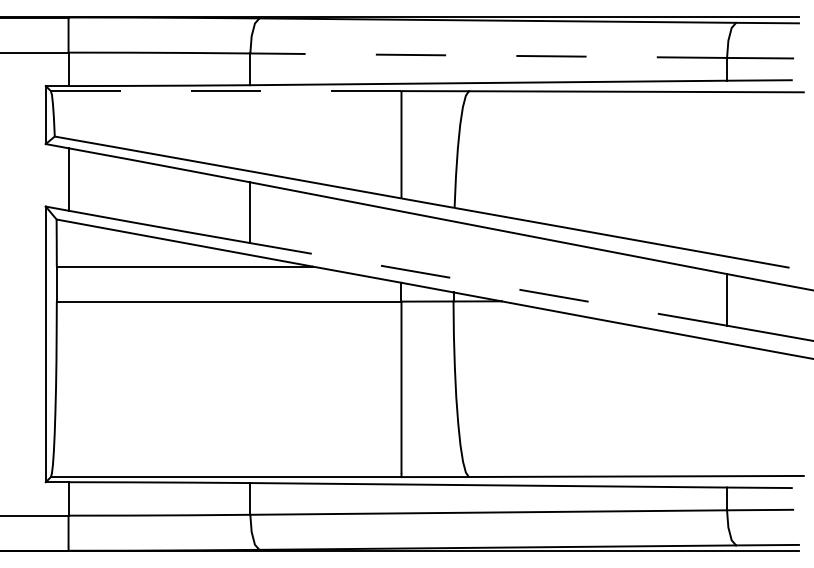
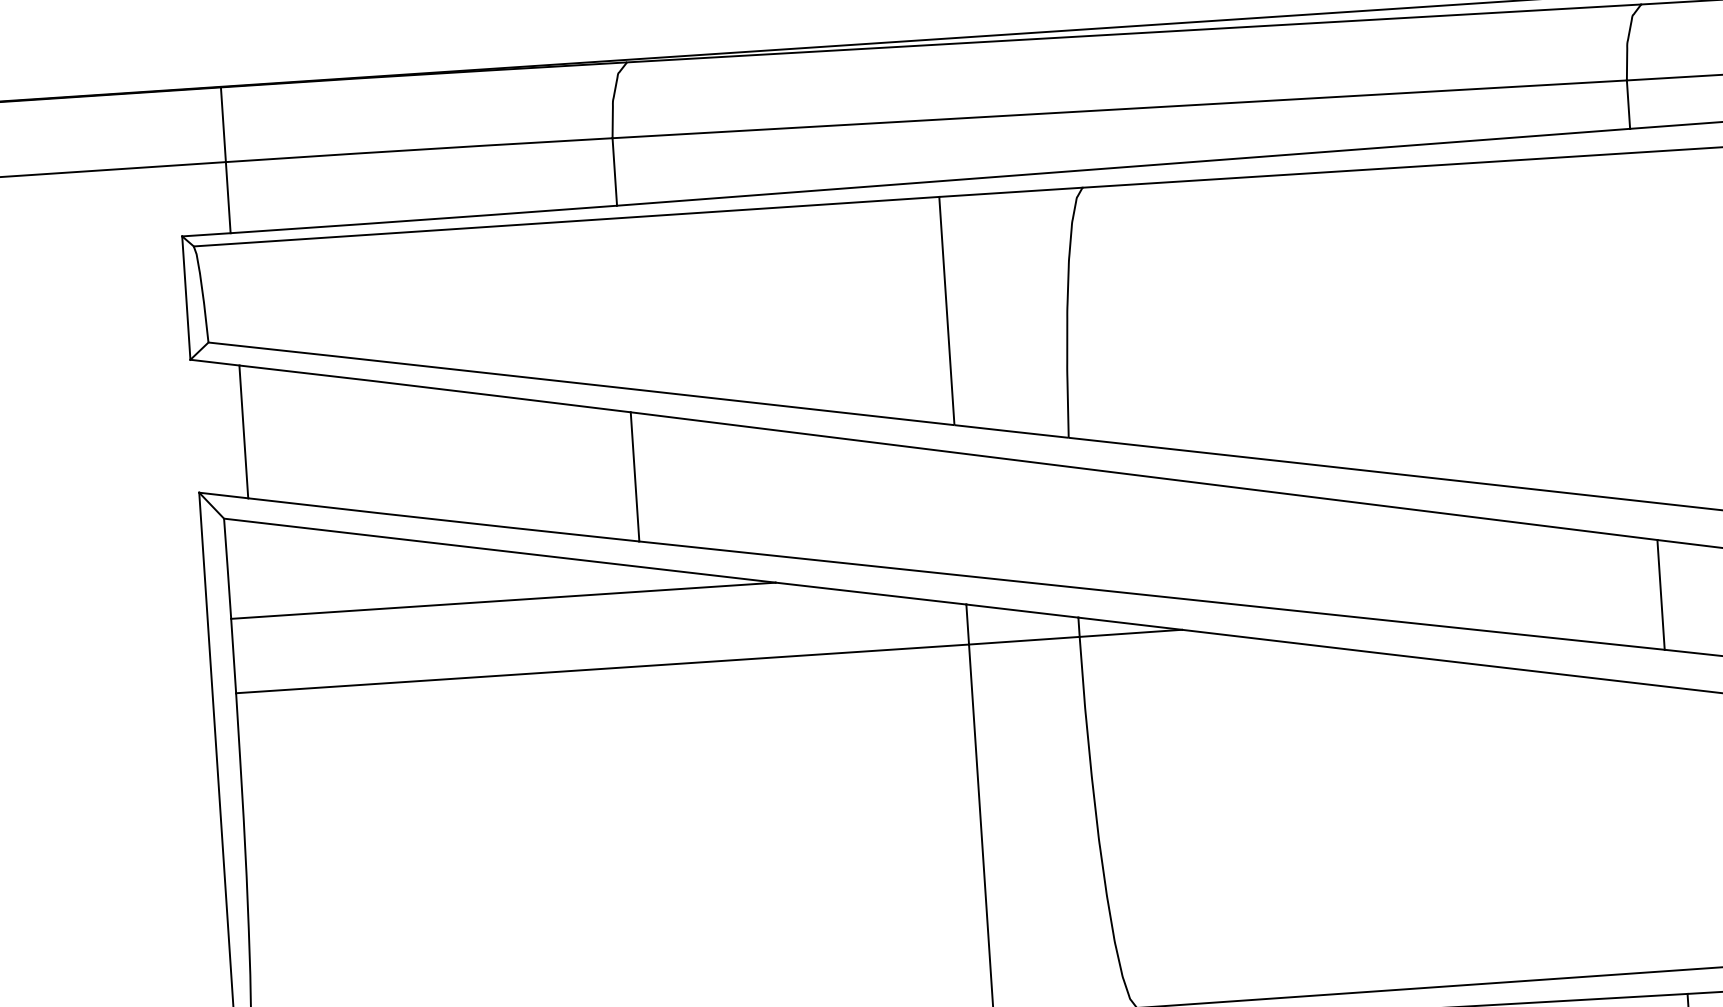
line: (488, 55) -> (1119, 108), dashed -> solid
line: (225, 91) -> (565, 222), dashed -> solid
line: (488, 284) -> (1151, 595), dashed -> solid

